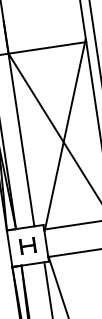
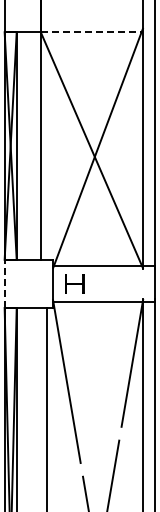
line: (47, 48) -> (92, 32), solid -> dashed
part: (27, 245) -> (74, 283), moved
line: (9, 248) -> (4, 283), solid -> dashed

